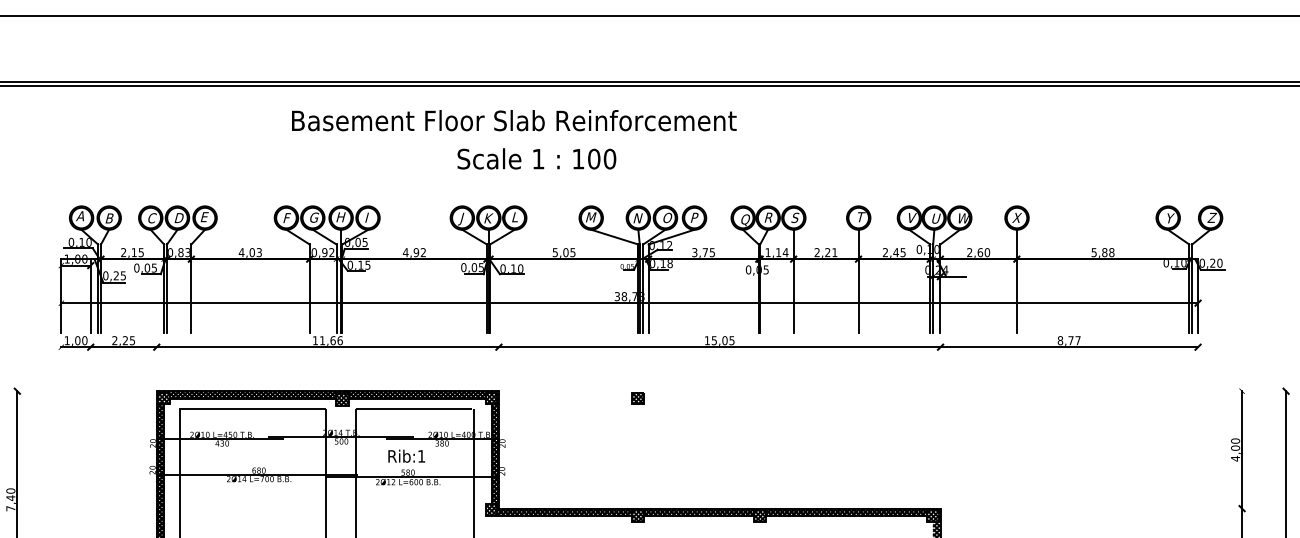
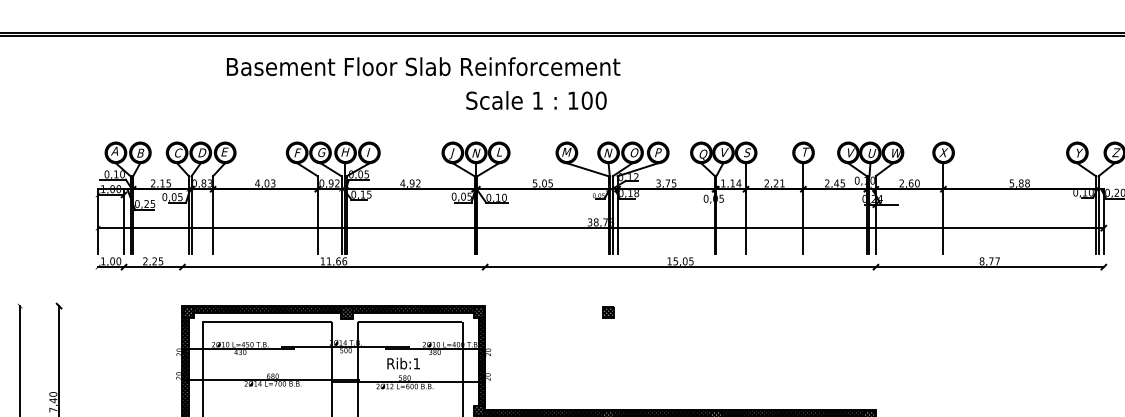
text: (514, 120) -> (423, 66), moved
text: (536, 158) -> (536, 100), moved
text: (769, 217) -> (724, 152), R -> V
text: (489, 218) -> (476, 153), K -> N

